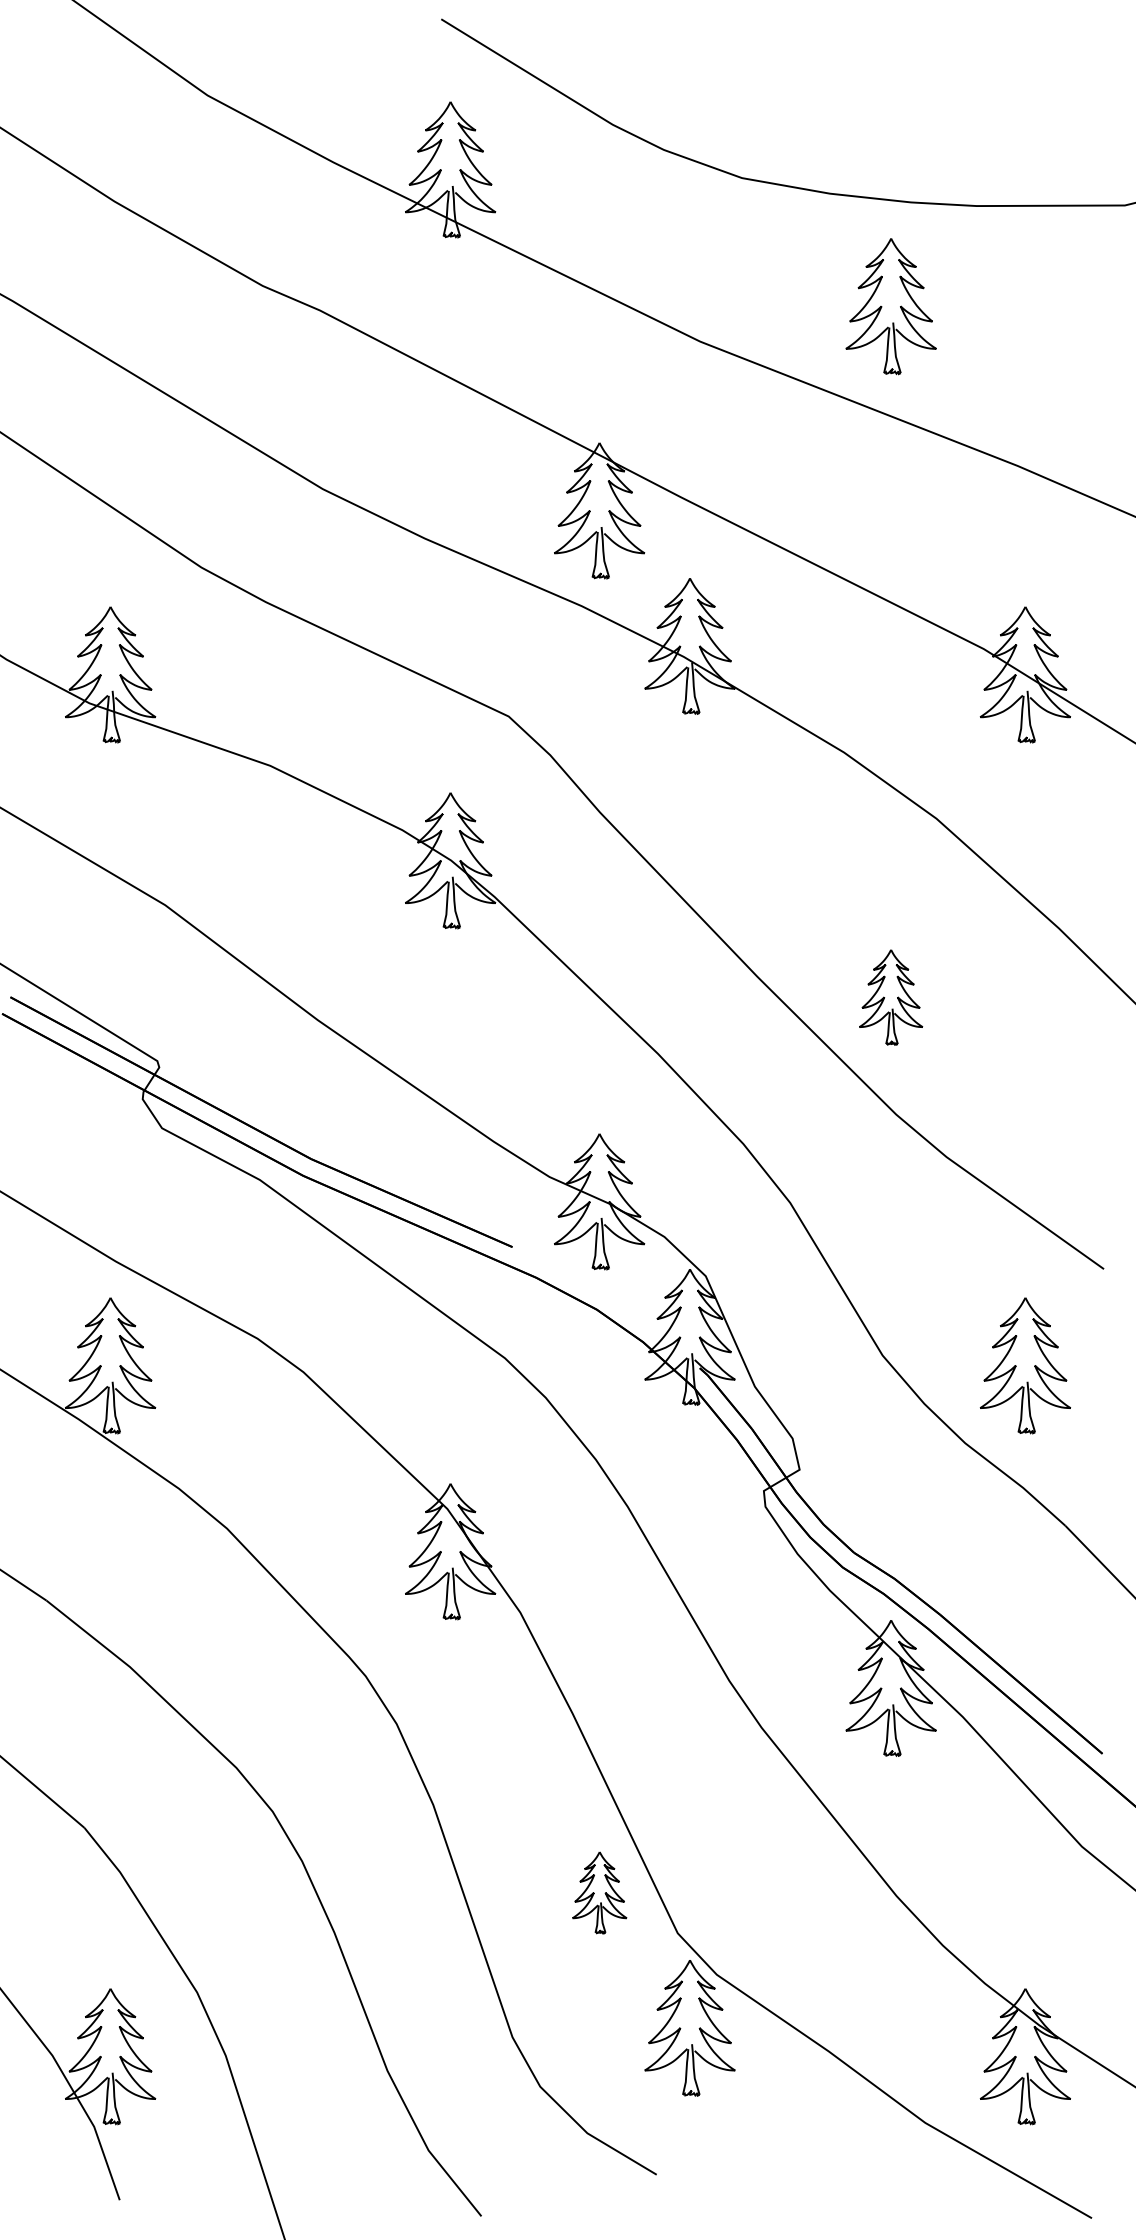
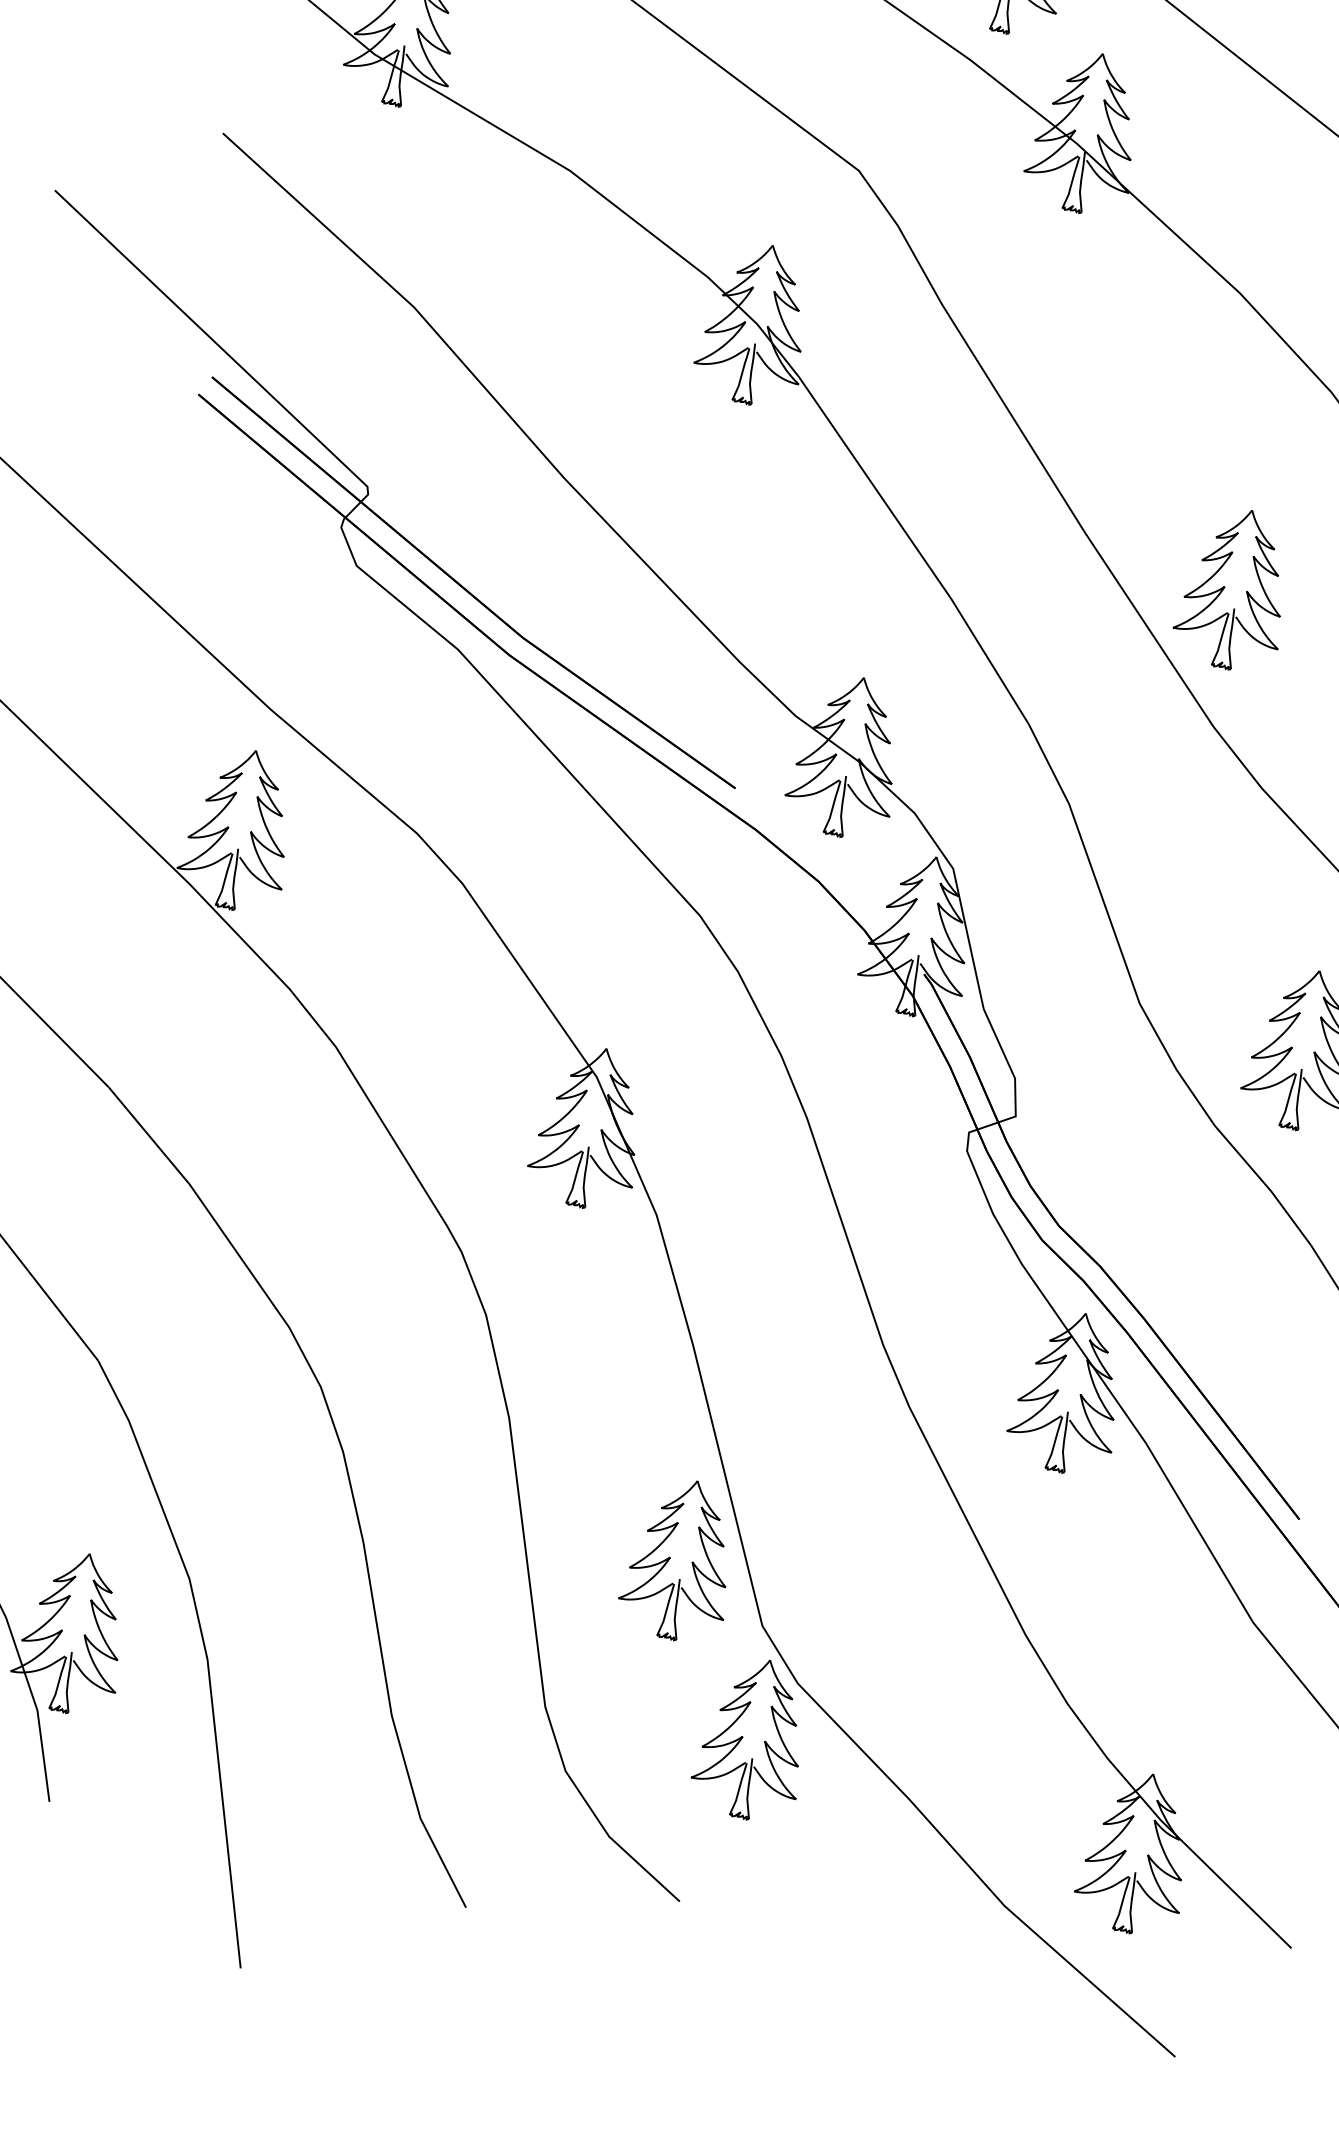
part: (890, 997) -> (1235, 589), size x1.43
part: (599, 1892) -> (681, 1559), size x1.67

